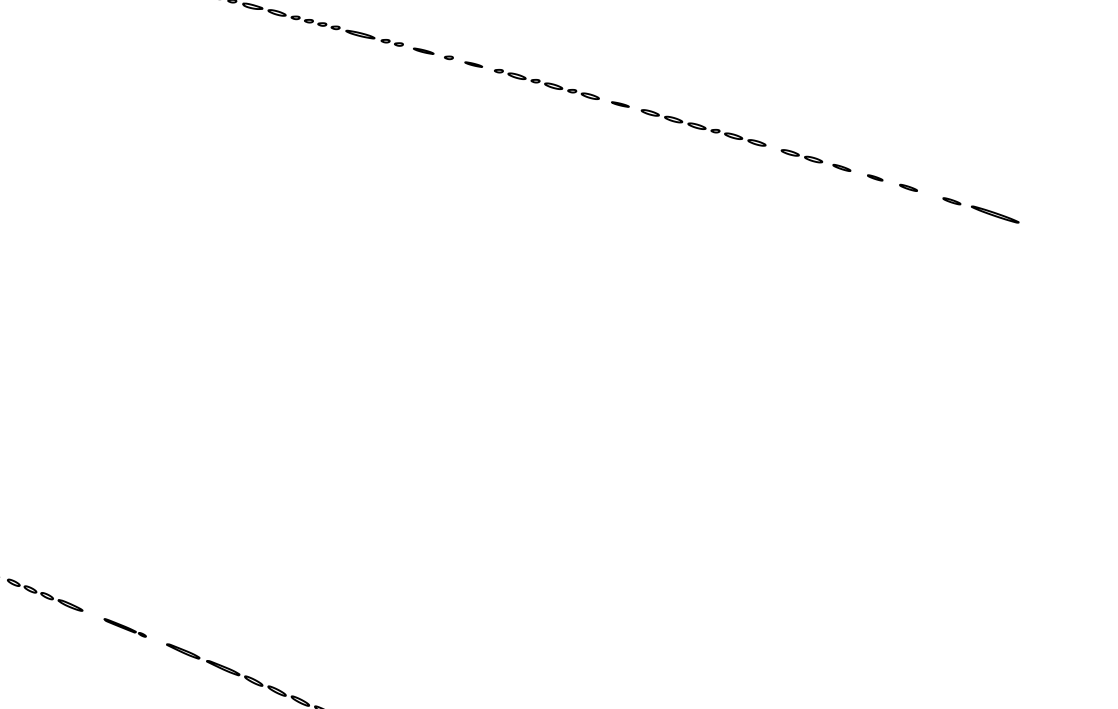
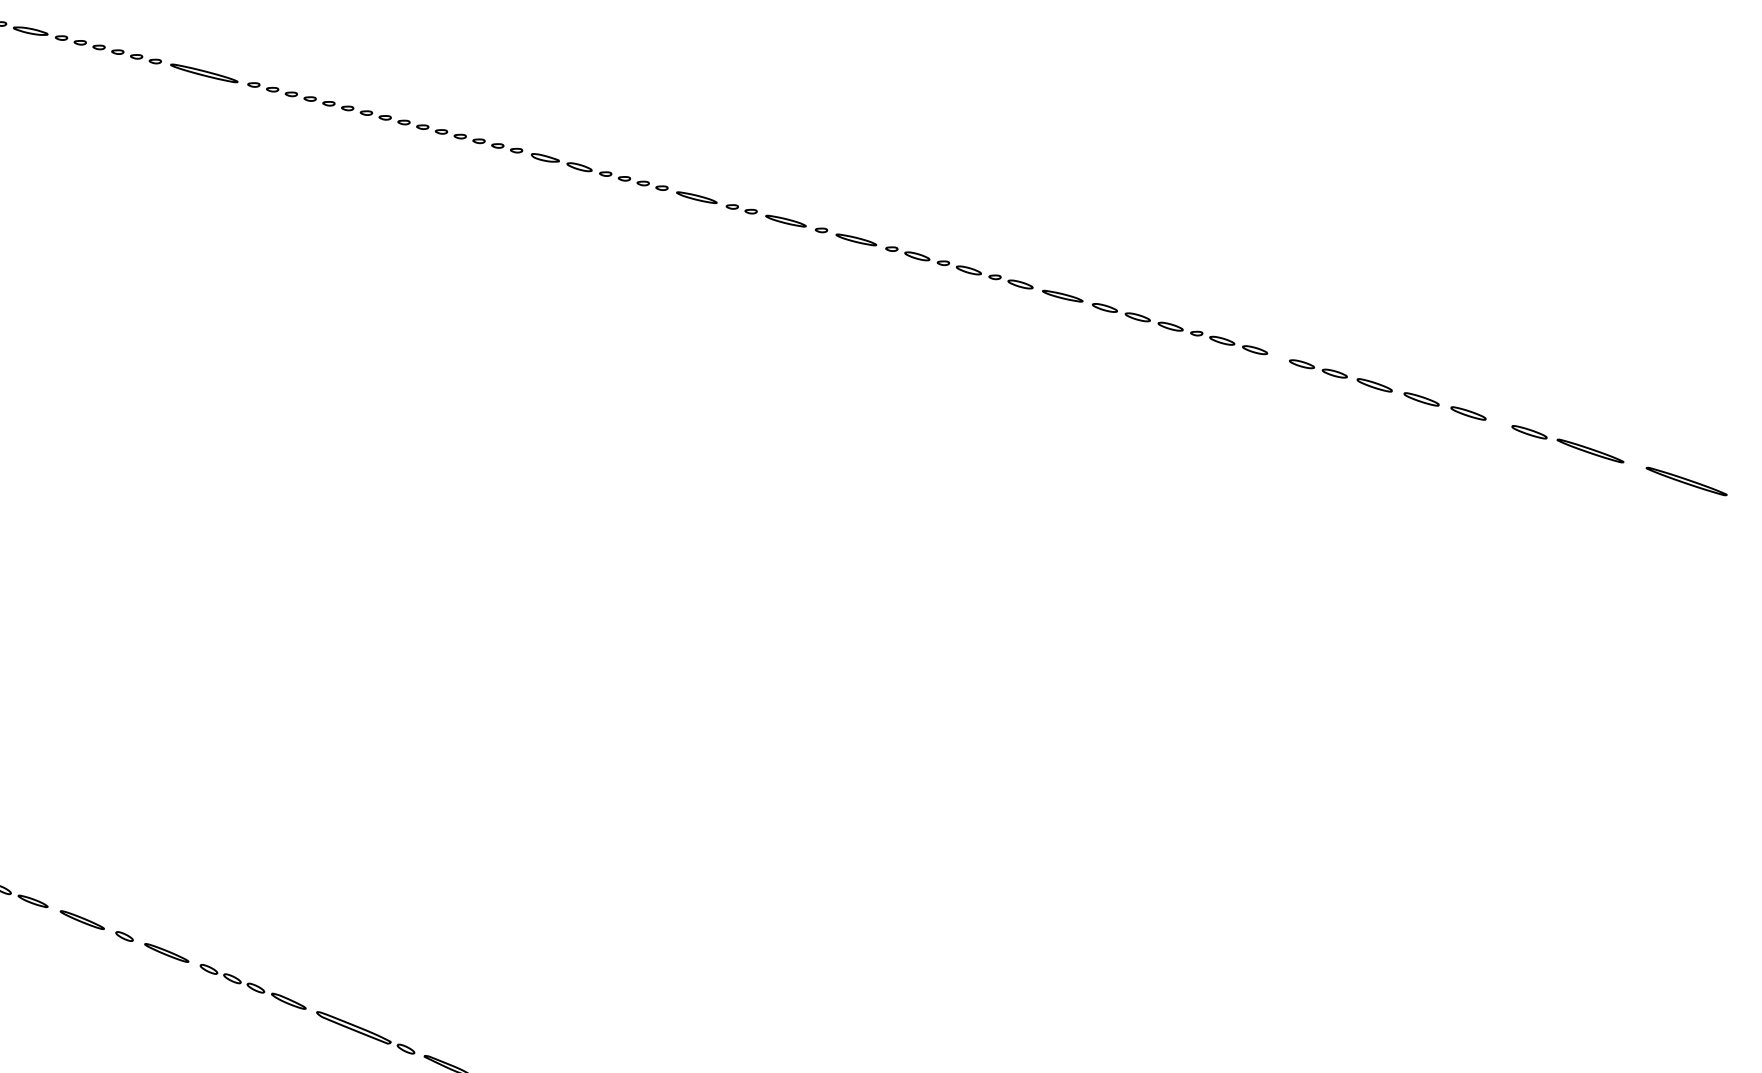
part: (423, 50) -> (785, 220), size x1.43
part: (473, 64) -> (856, 239), size x1.67
part: (620, 104) -> (1062, 295), size x1.67
part: (841, 168) -> (1374, 385), size x1.43
part: (875, 177) -> (1421, 399), size x1.67
part: (908, 187) -> (1468, 413), size x1.43
part: (951, 201) -> (1529, 432), size x1.43
part: (1063, 236) -> (1686, 481), added
part: (124, 627) -> (365, 1032), size x1.67

